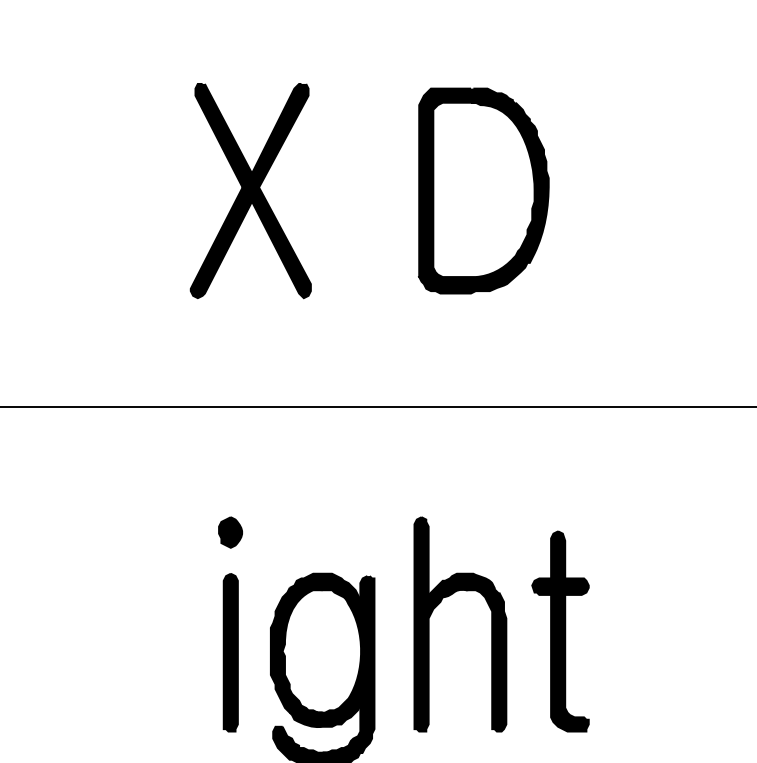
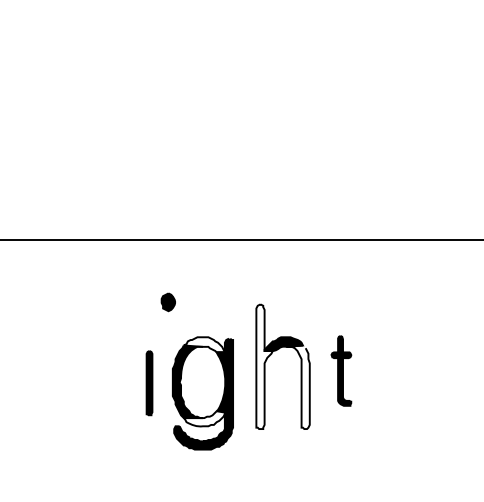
part: (249, 190) -> (160, 114), removed
part: (483, 190) -> (296, 114), removed
part: (229, 532) -> (167, 302), moved
fill: (323, 586) -> (203, 344), removed
fill: (428, 623) -> (264, 366), removed
part: (560, 630) -> (341, 370), size x0.6
part: (230, 651) -> (149, 382), size x0.7
fill: (485, 660) -> (297, 387), removed
fill: (323, 713) -> (203, 418), removed

